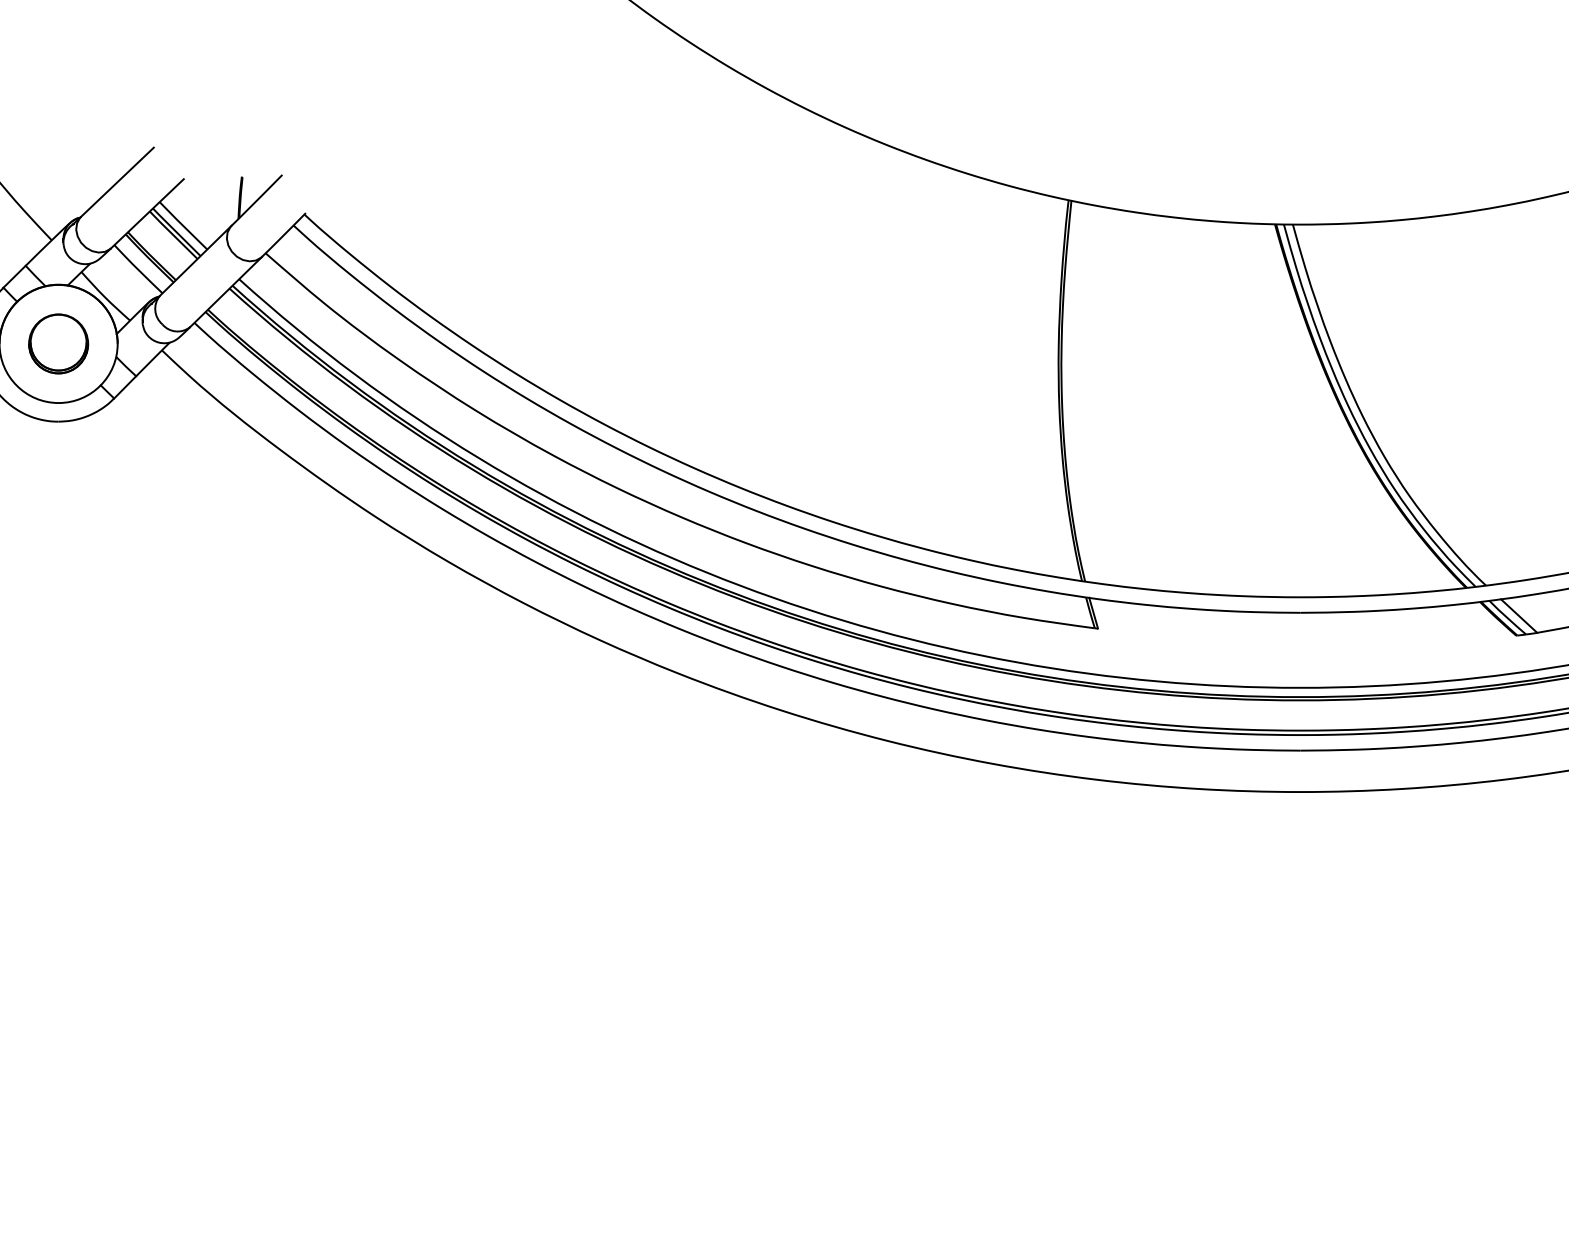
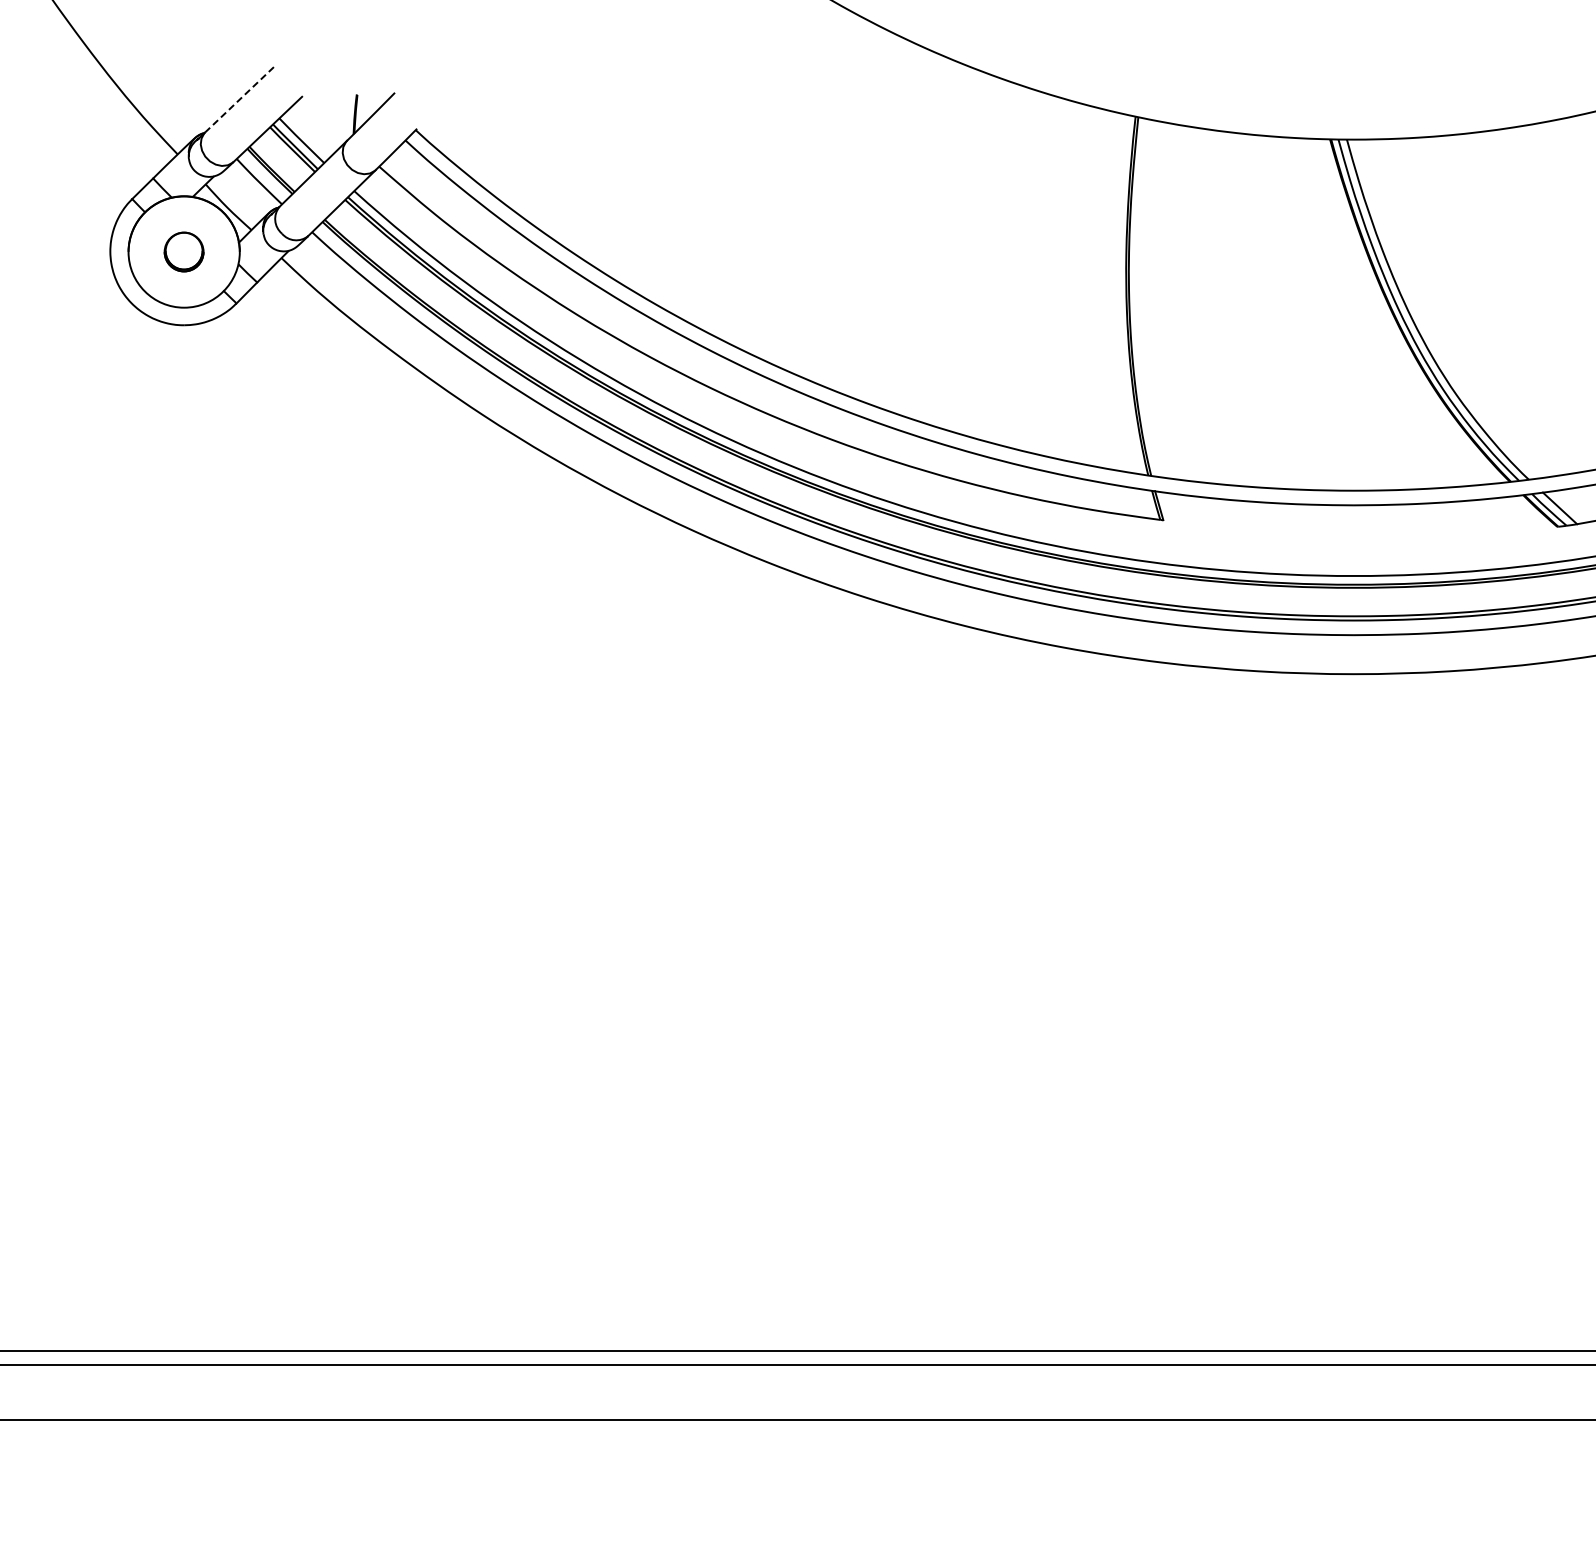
line: (117, 183) -> (239, 100), solid -> dashed
part: (57, 343) -> (183, 251), size x0.7

